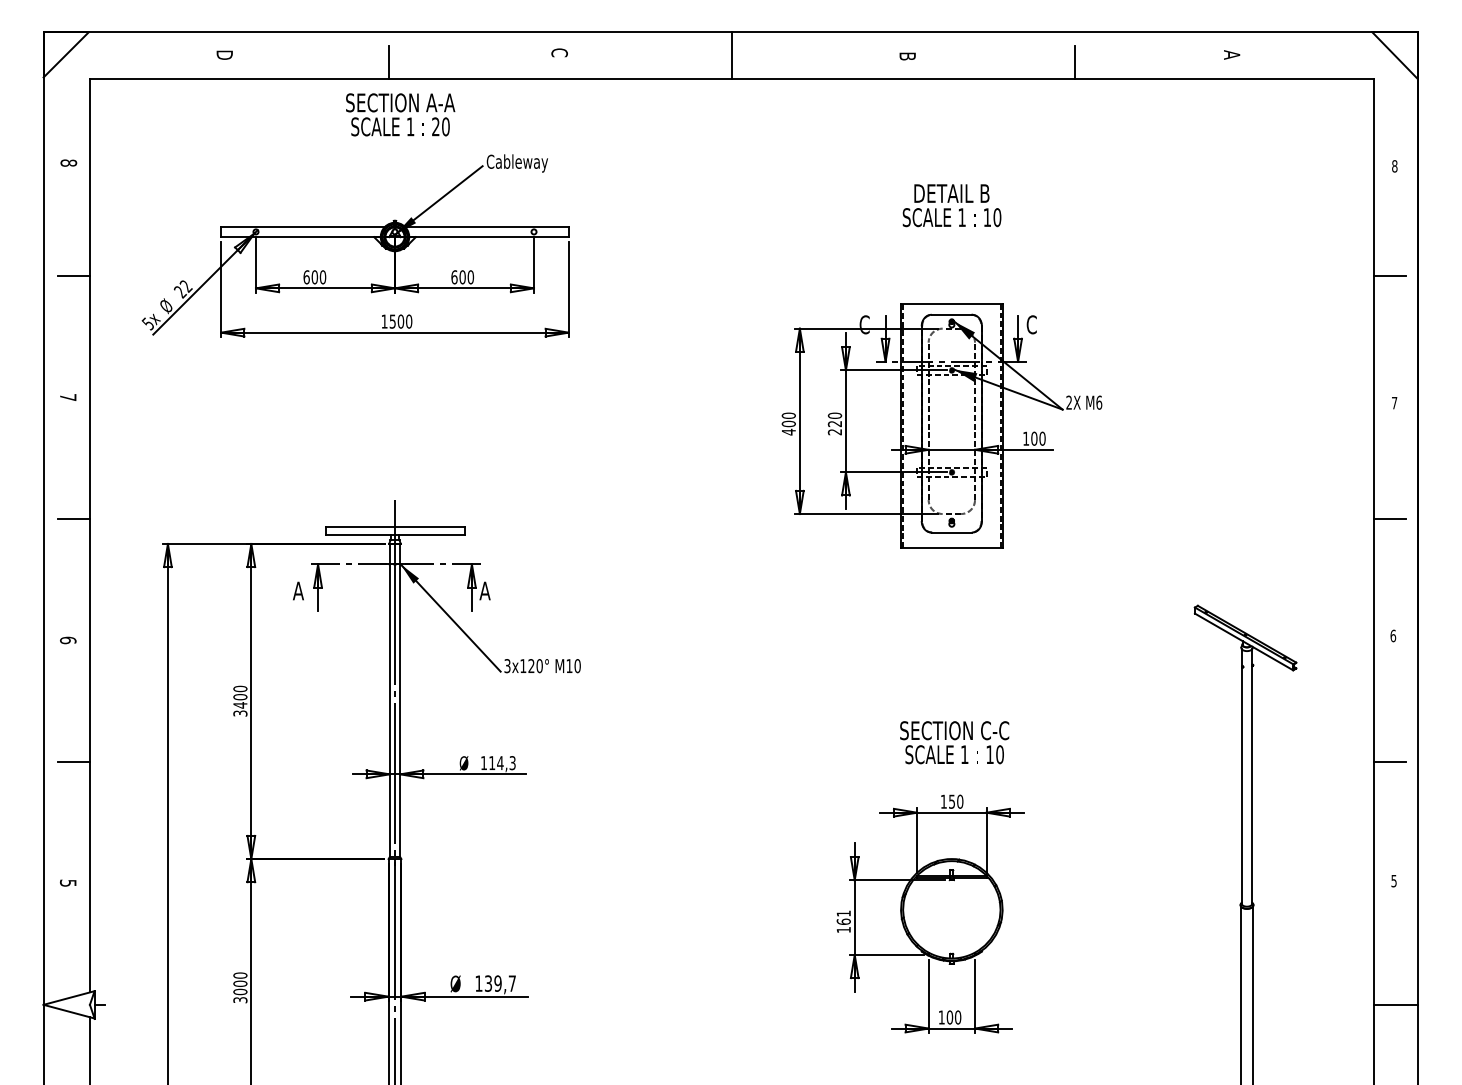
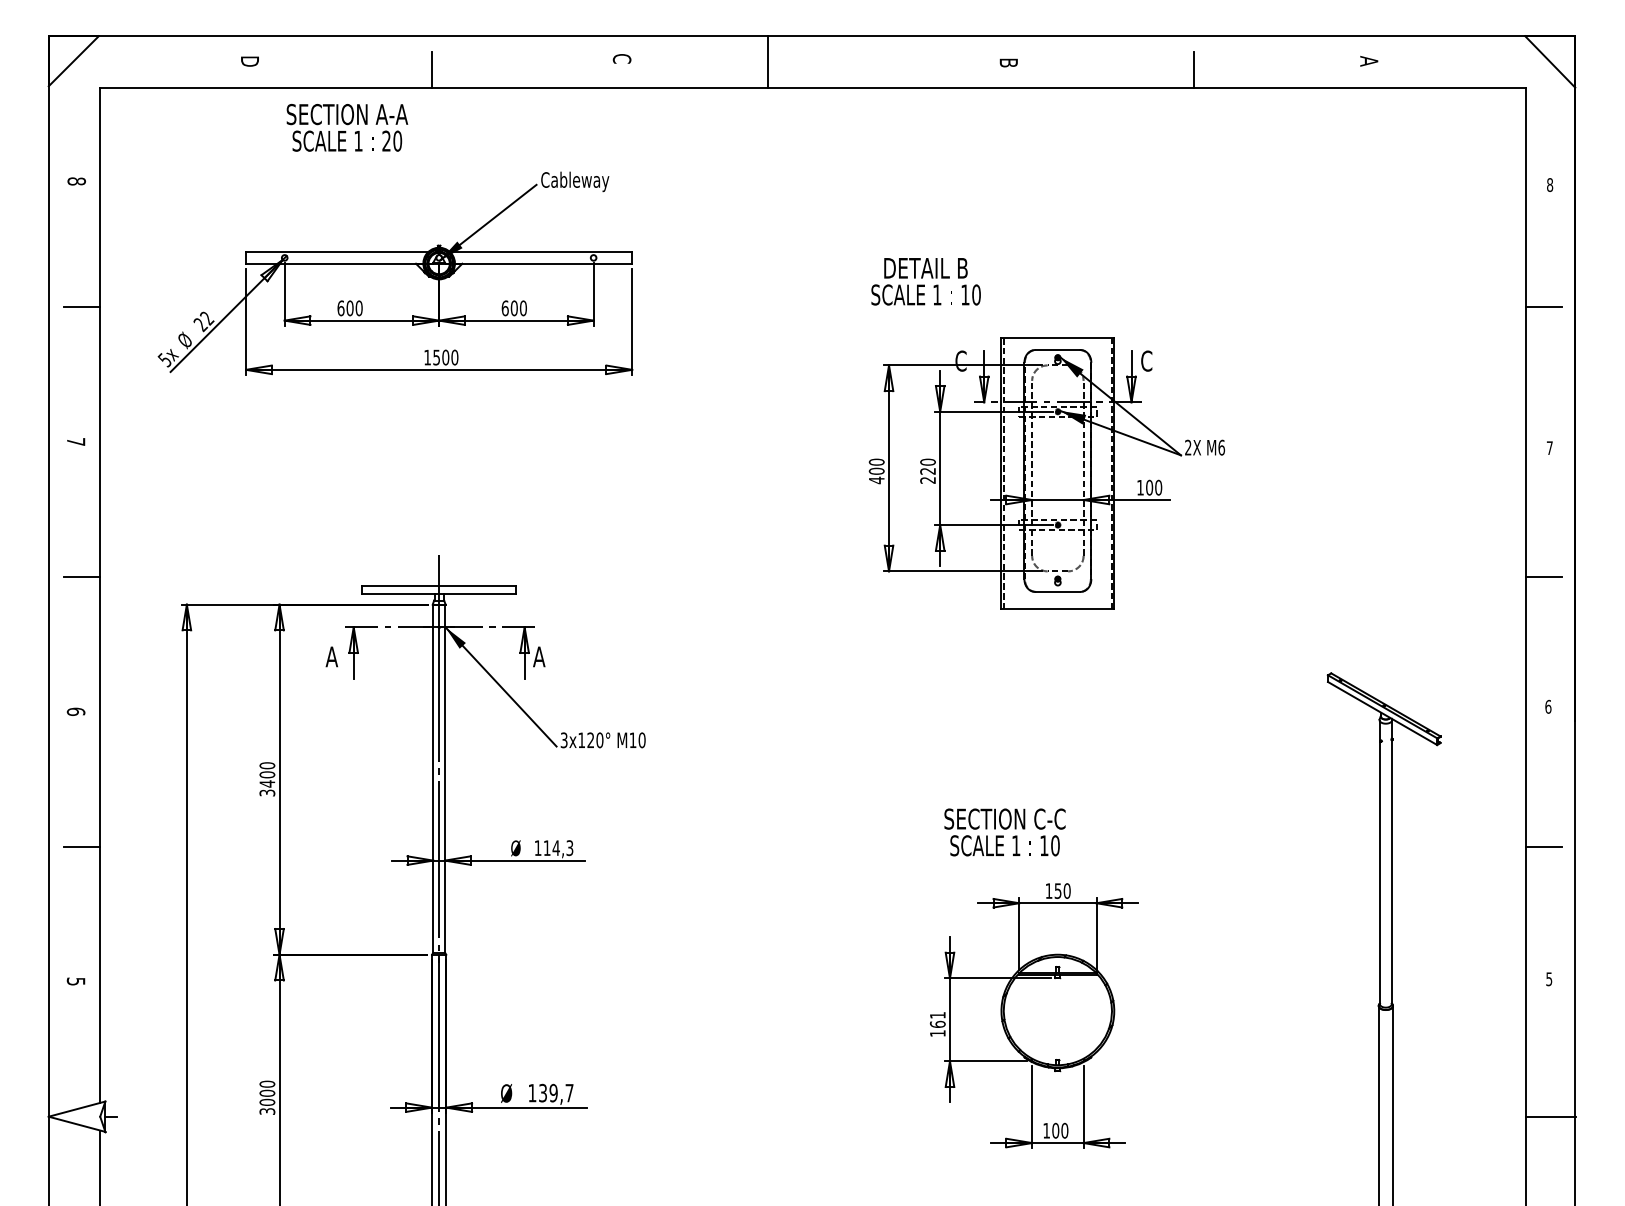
line: (731, 55) -> (768, 61), moved
text: (400, 114) -> (347, 127), moved
text: (951, 205) -> (925, 281), moved
text: (954, 742) -> (1004, 832), moved

